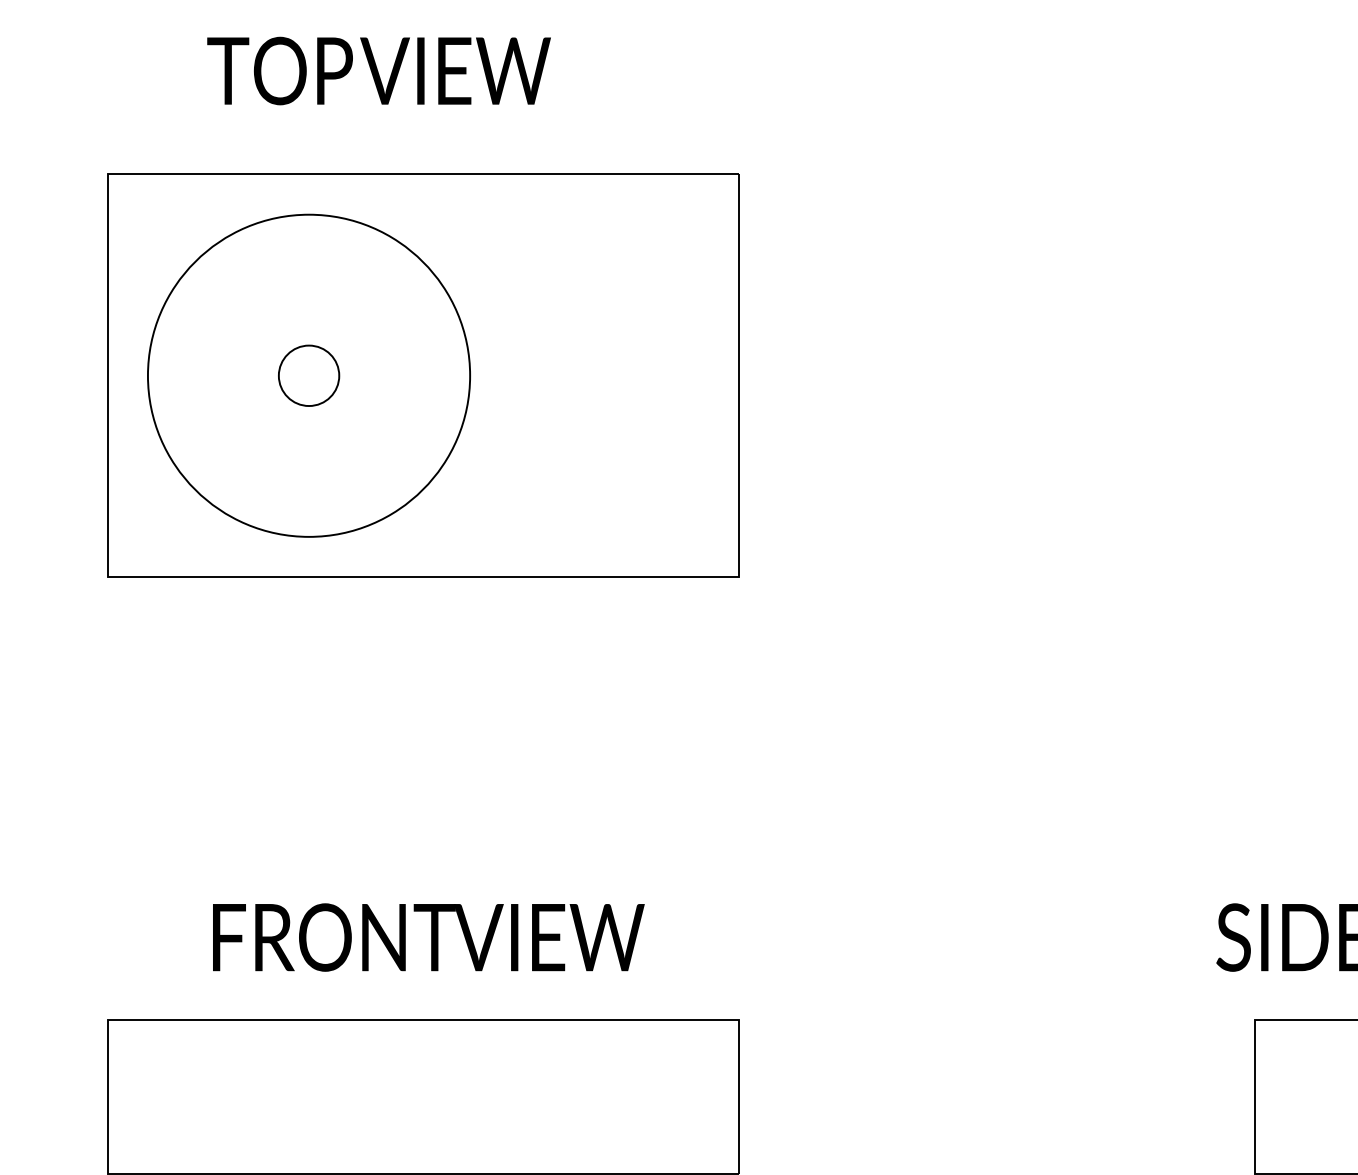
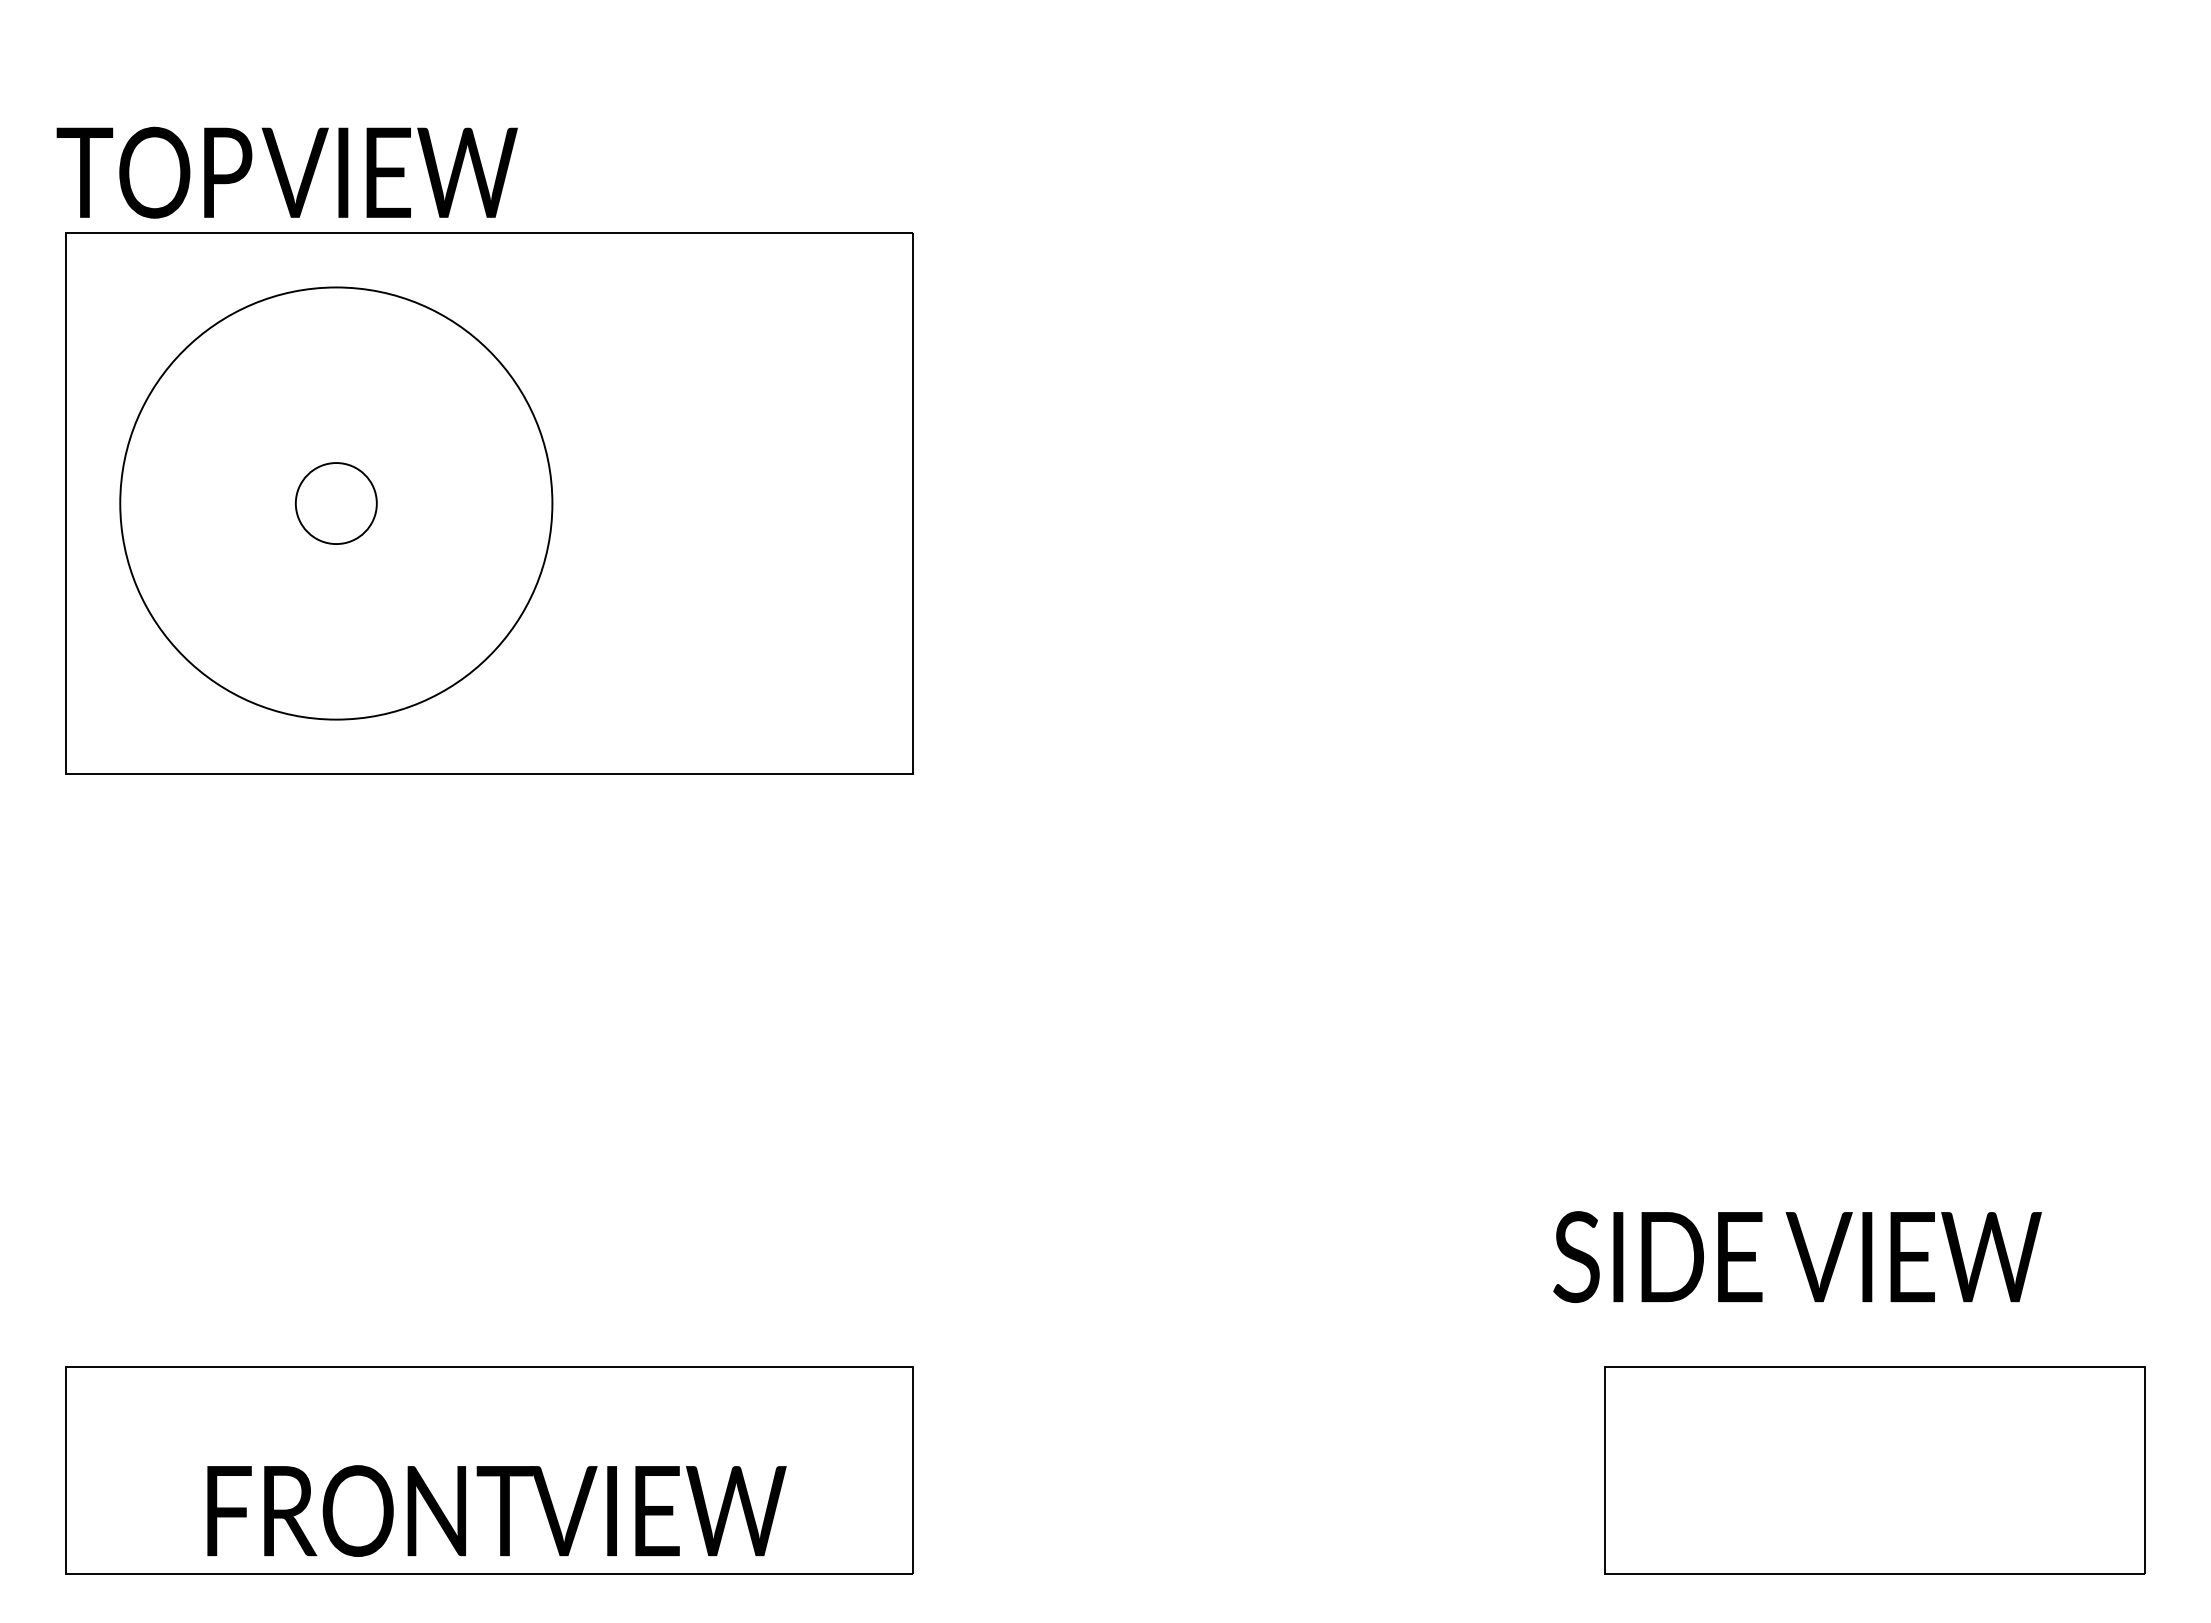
text: (378, 70) -> (286, 172), moved
text: (428, 937) -> (496, 1510), moved

